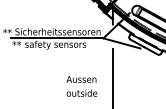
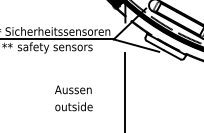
text: (81, 86) -> (73, 98), moved

